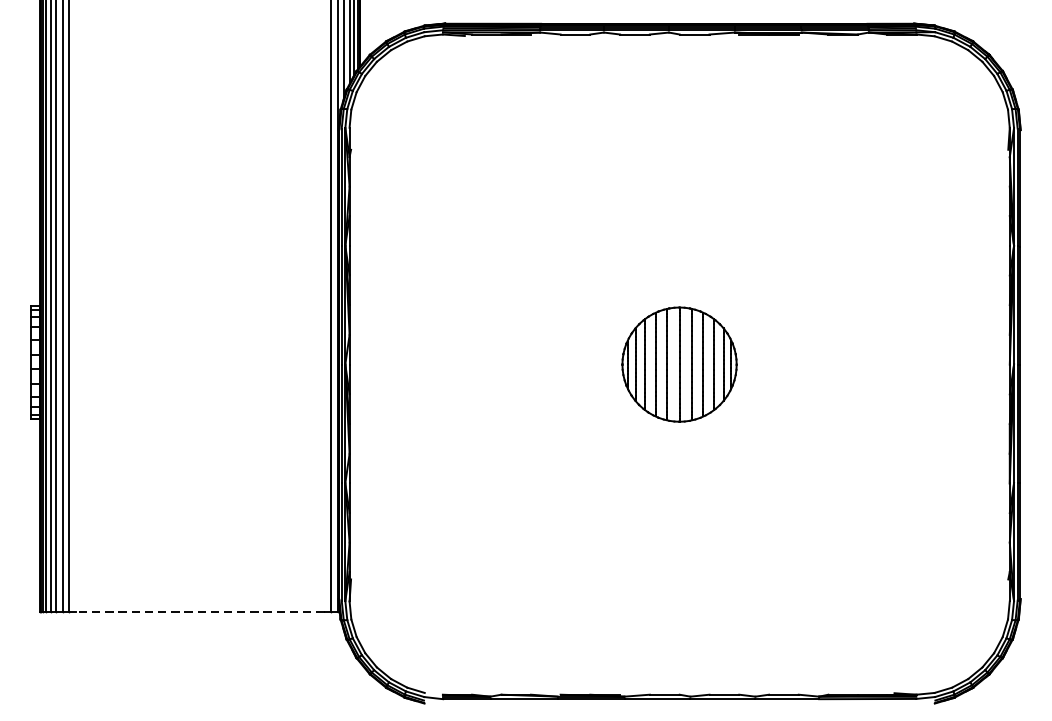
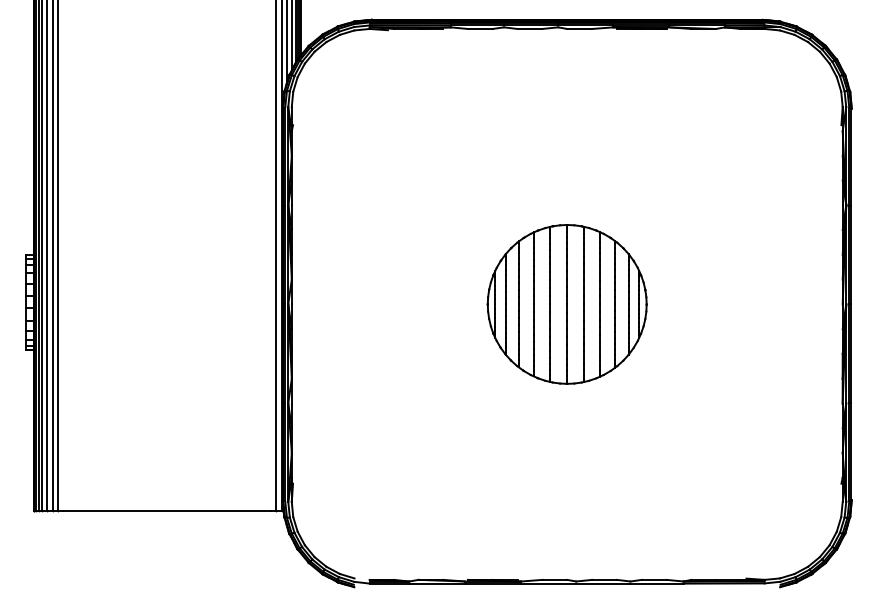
part: (678, 364) -> (566, 304), size x1.67
line: (200, 611) -> (167, 510), dashed -> solid

